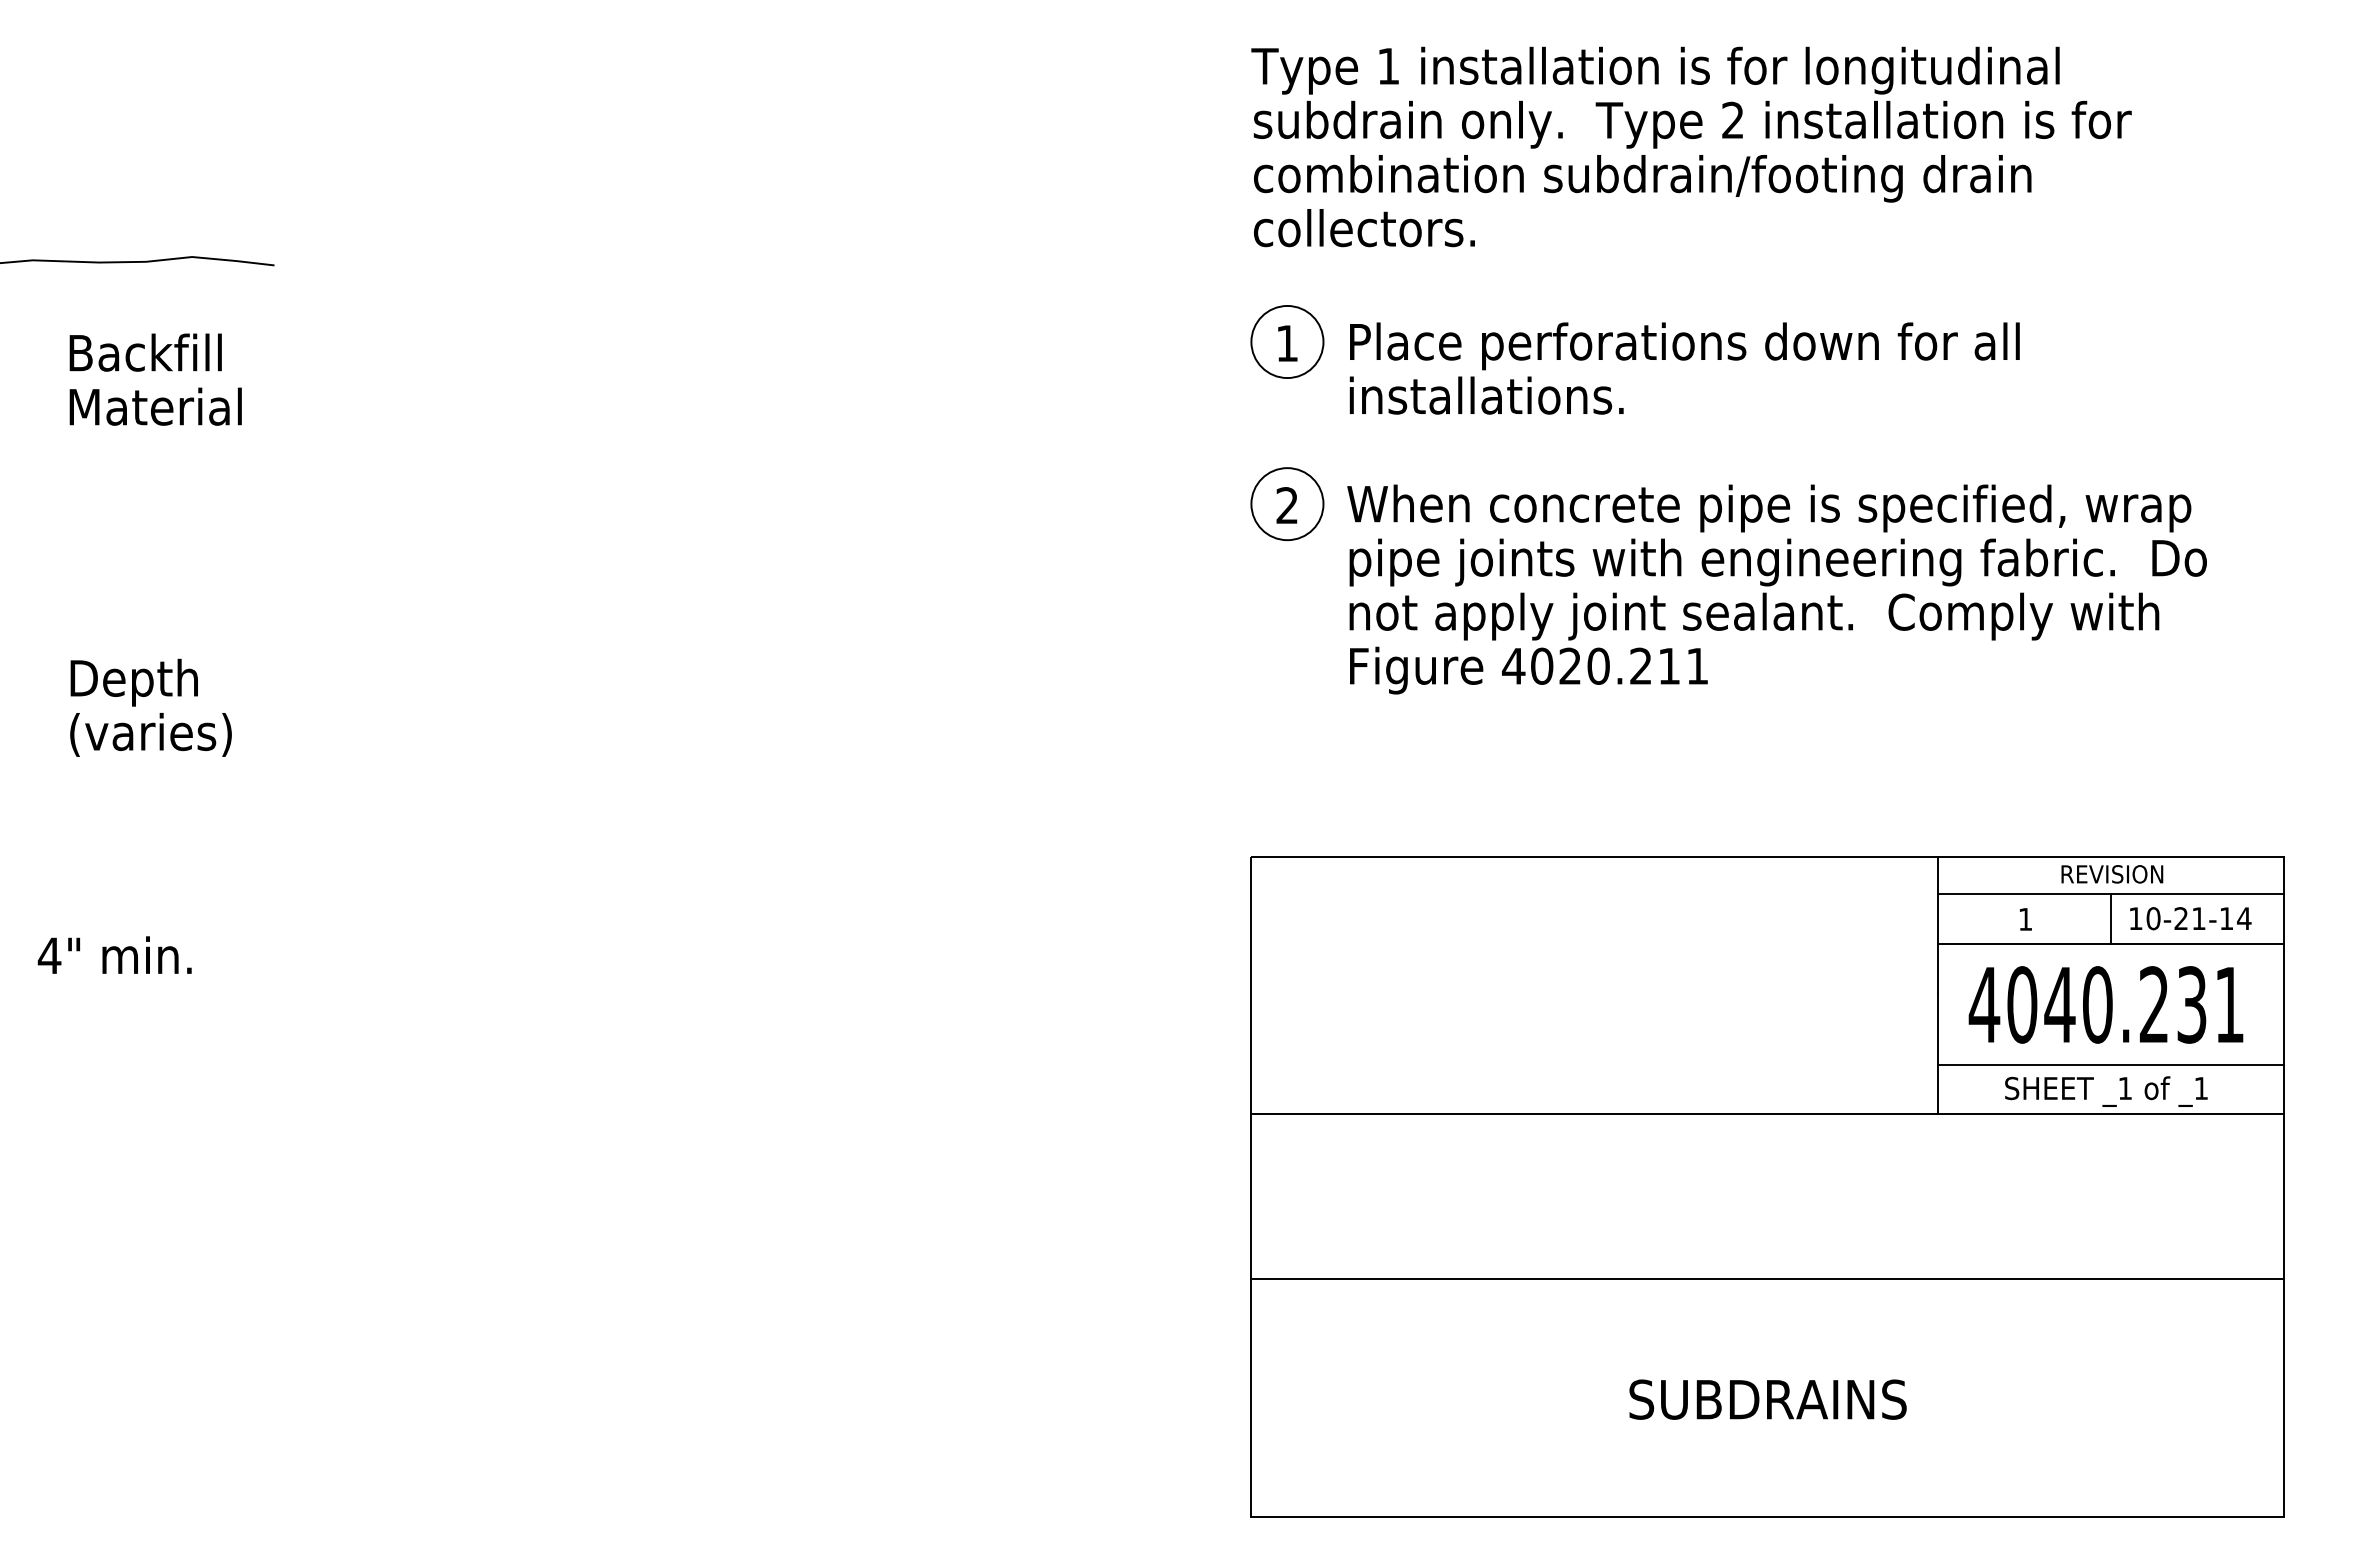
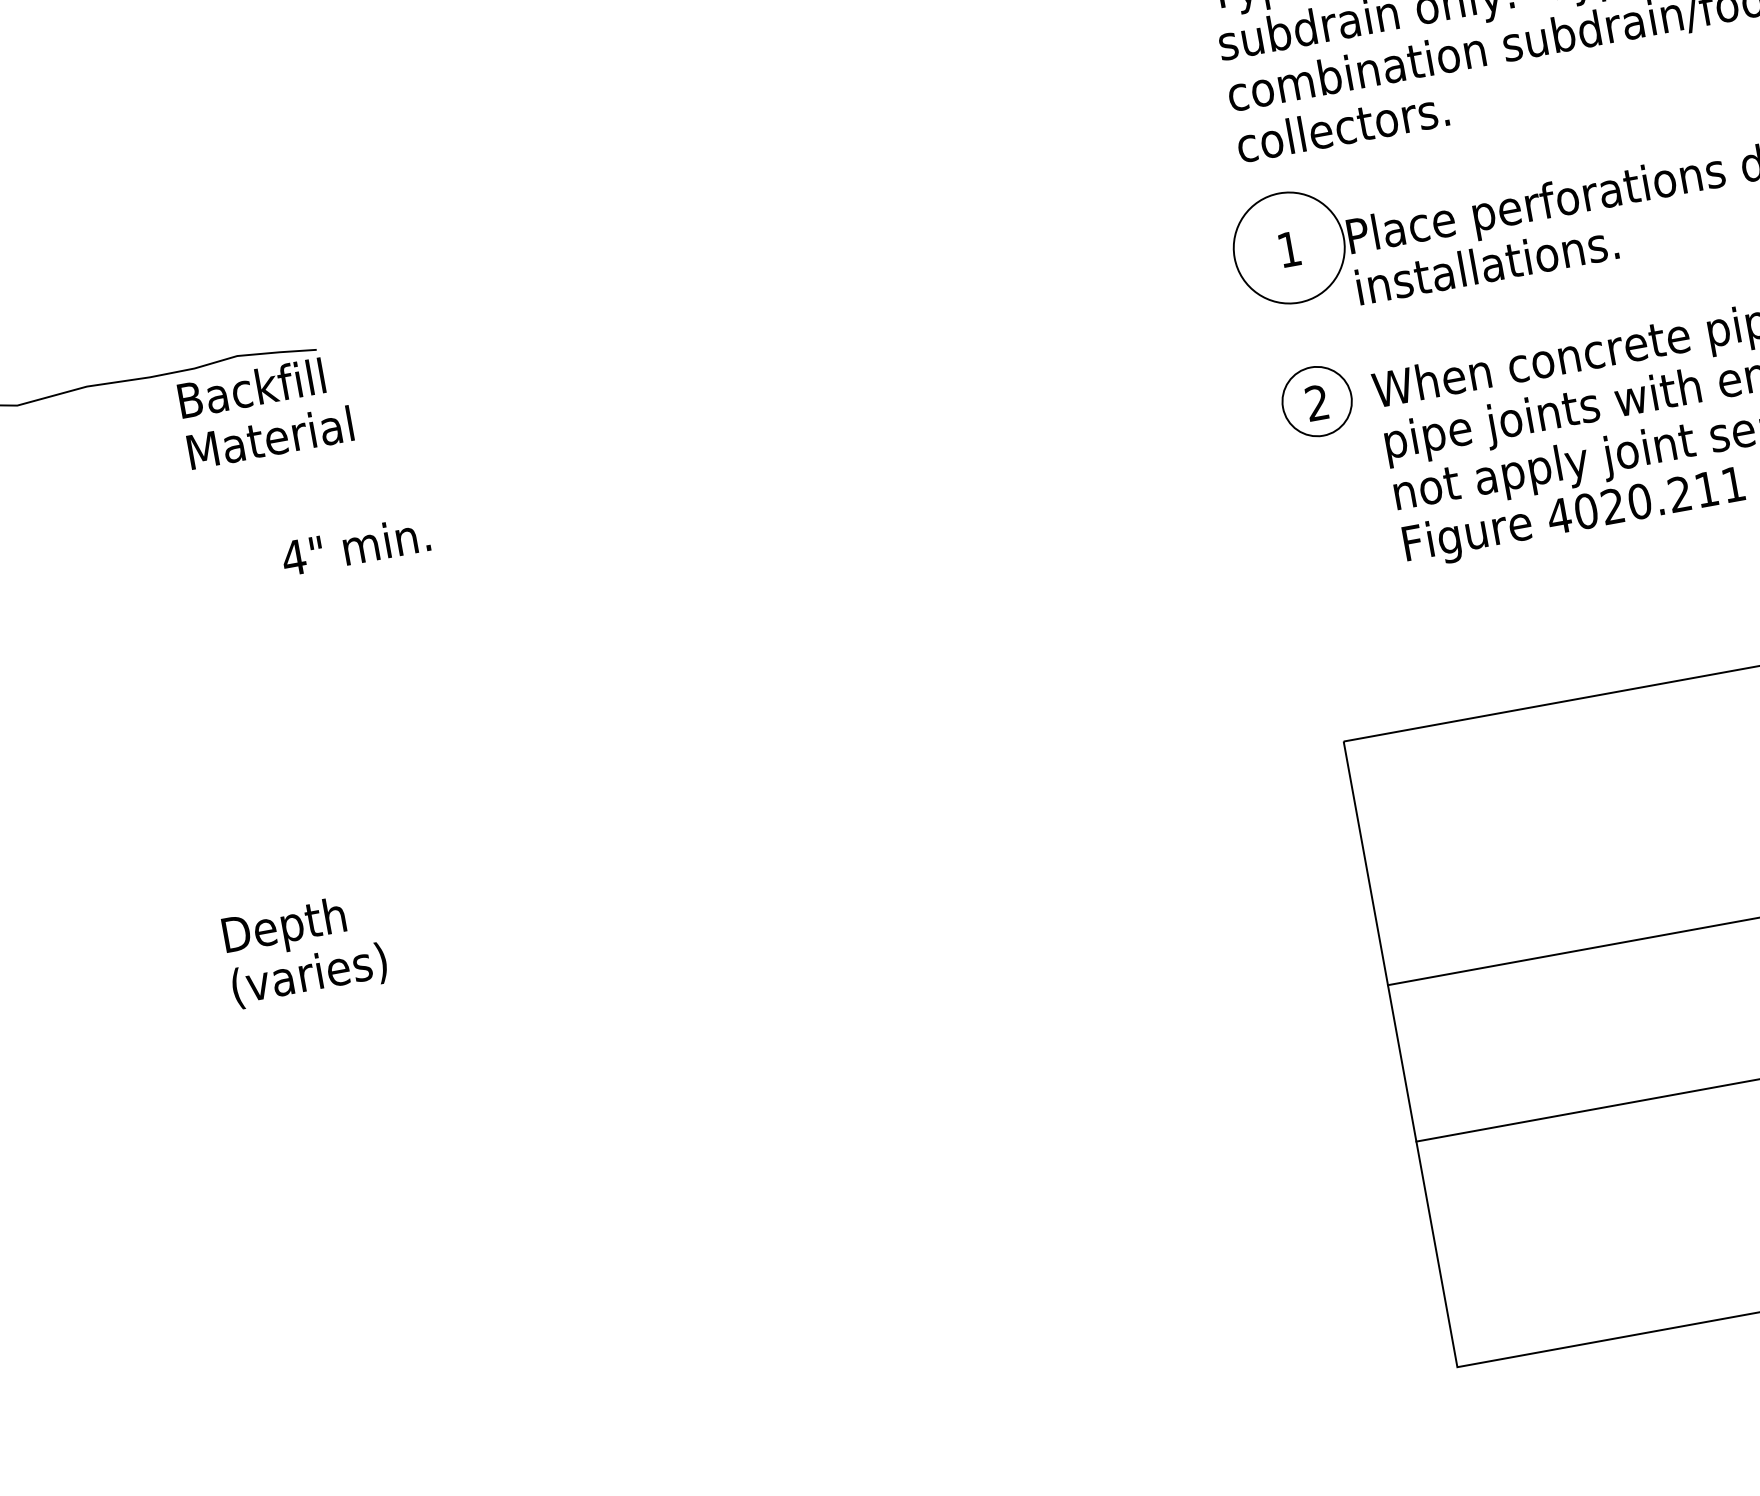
circle: (1287, 341) -> (1289, 247), size x1.6
text: (155, 379) -> (265, 412), moved
text: (150, 707) -> (304, 949), moved
text: (114, 954) -> (355, 545), moved

